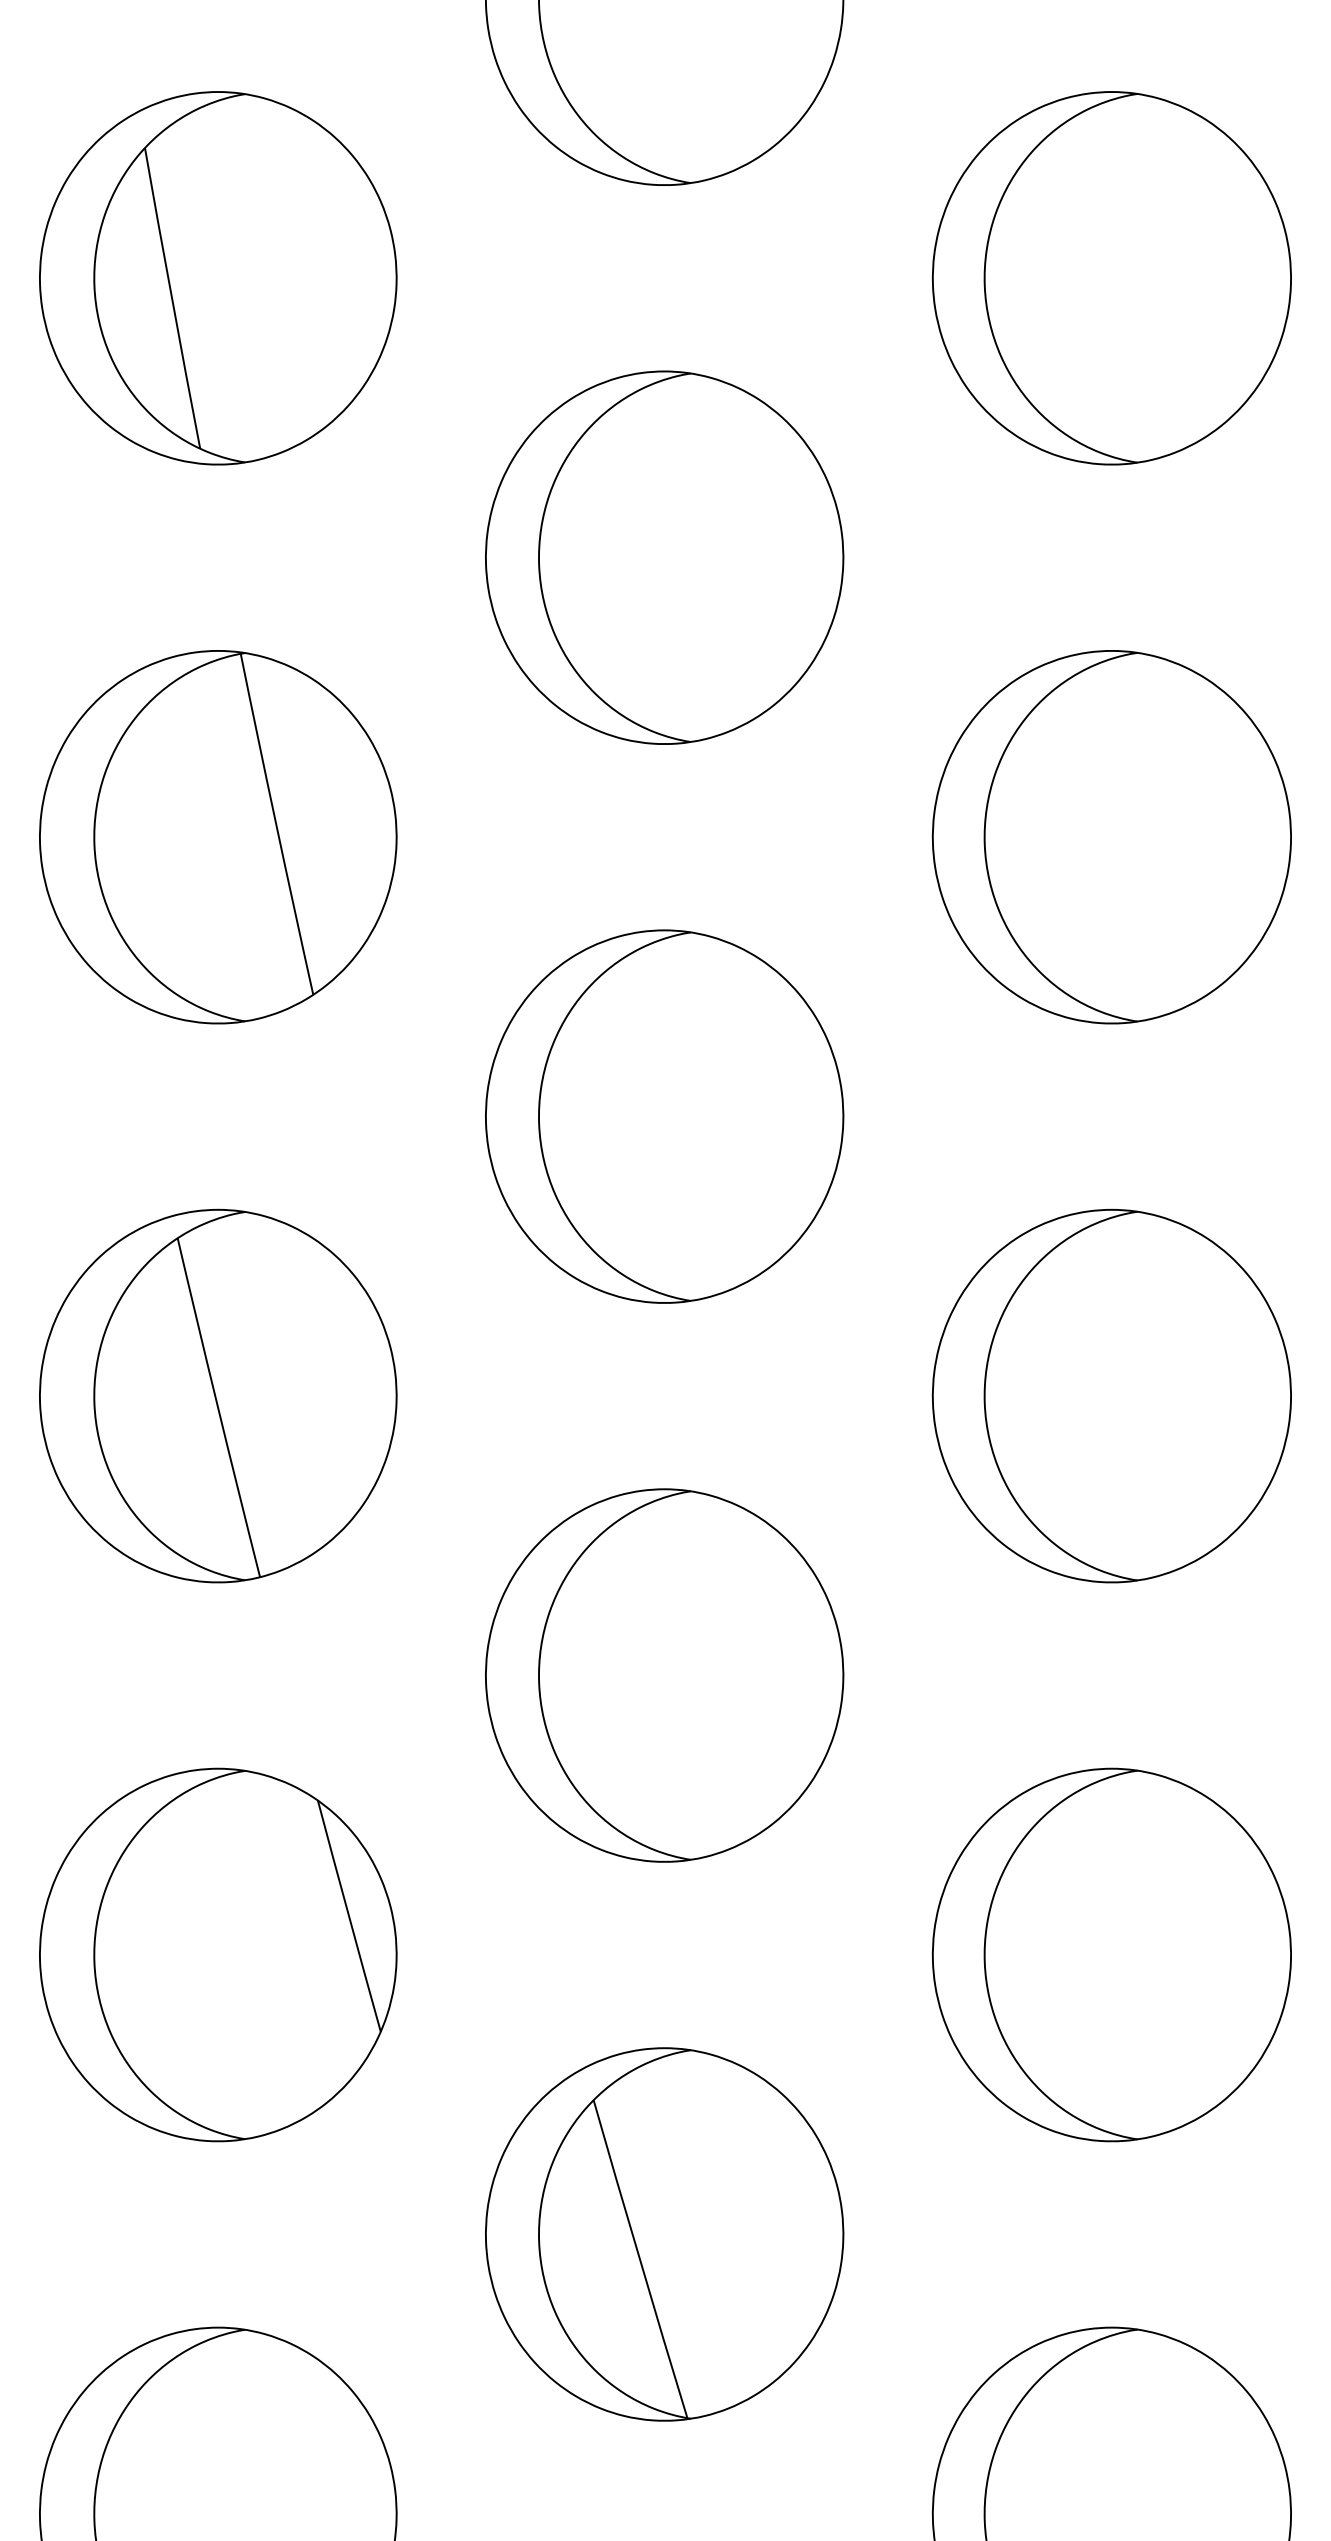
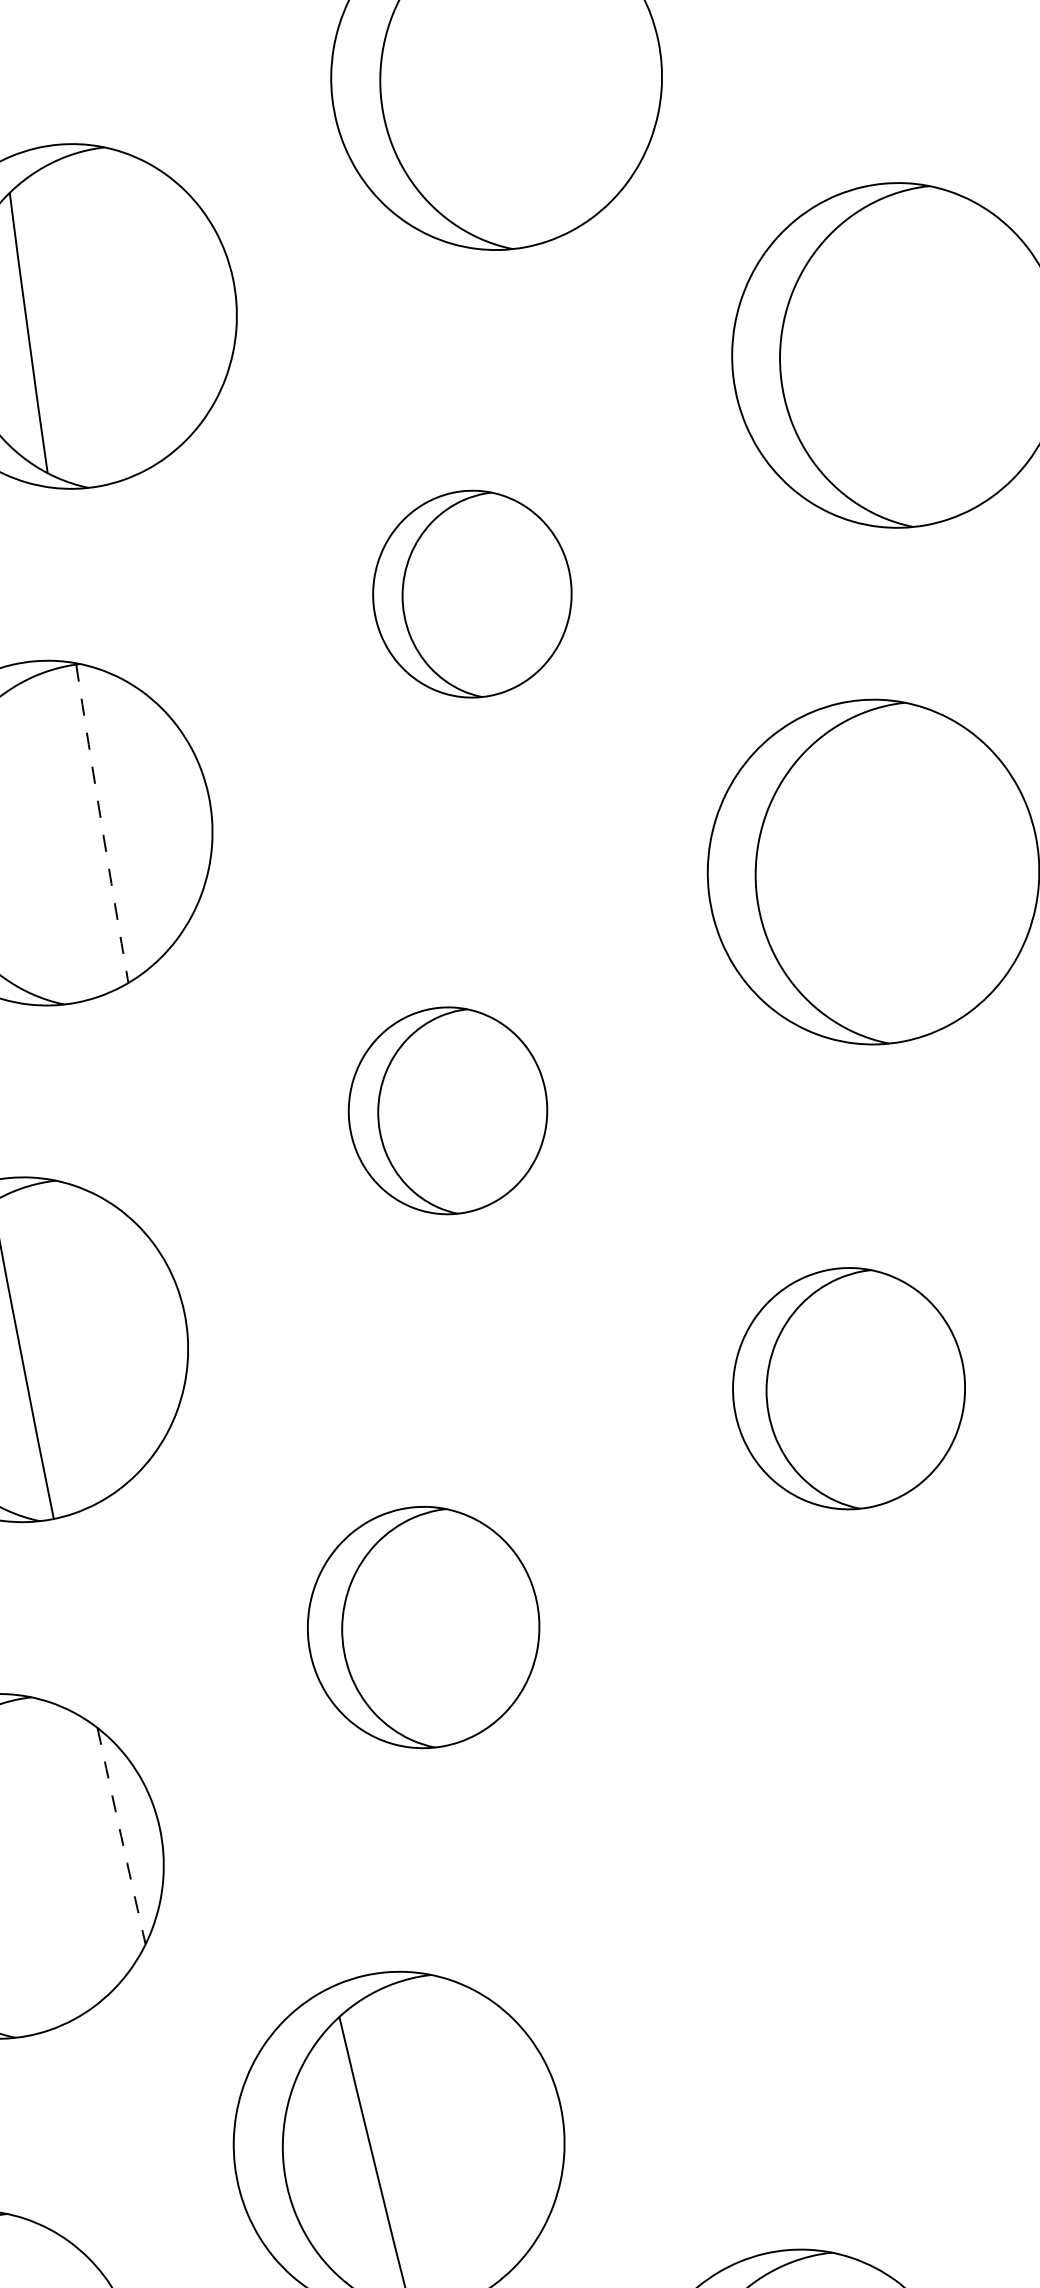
part: (664, 557) -> (472, 594), size x0.6
arc: (276, 824) -> (101, 823), solid -> dashed
part: (664, 1116) -> (447, 1110), size x0.6
part: (1111, 1395) -> (848, 1388), size x0.7
part: (664, 1675) -> (423, 1627), size x0.7
arc: (348, 1916) -> (120, 1836), solid -> dashed
part: (1111, 1954) -> (824, 1904), removed

